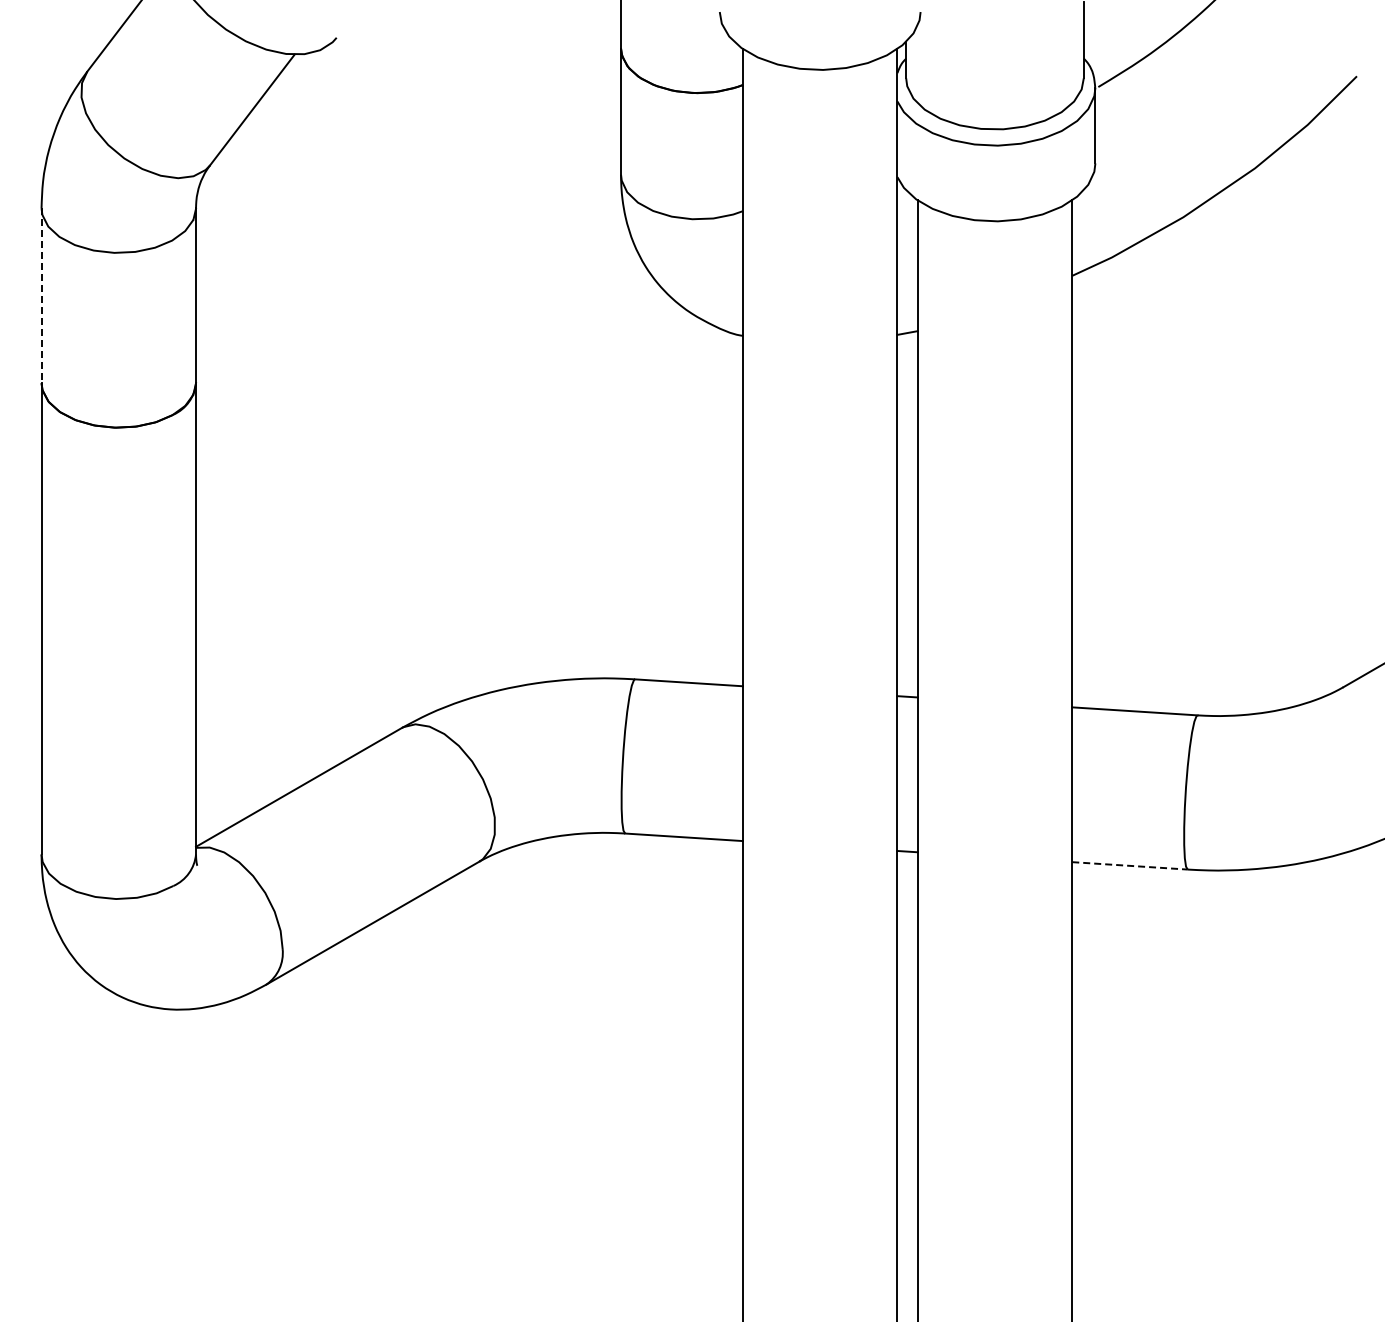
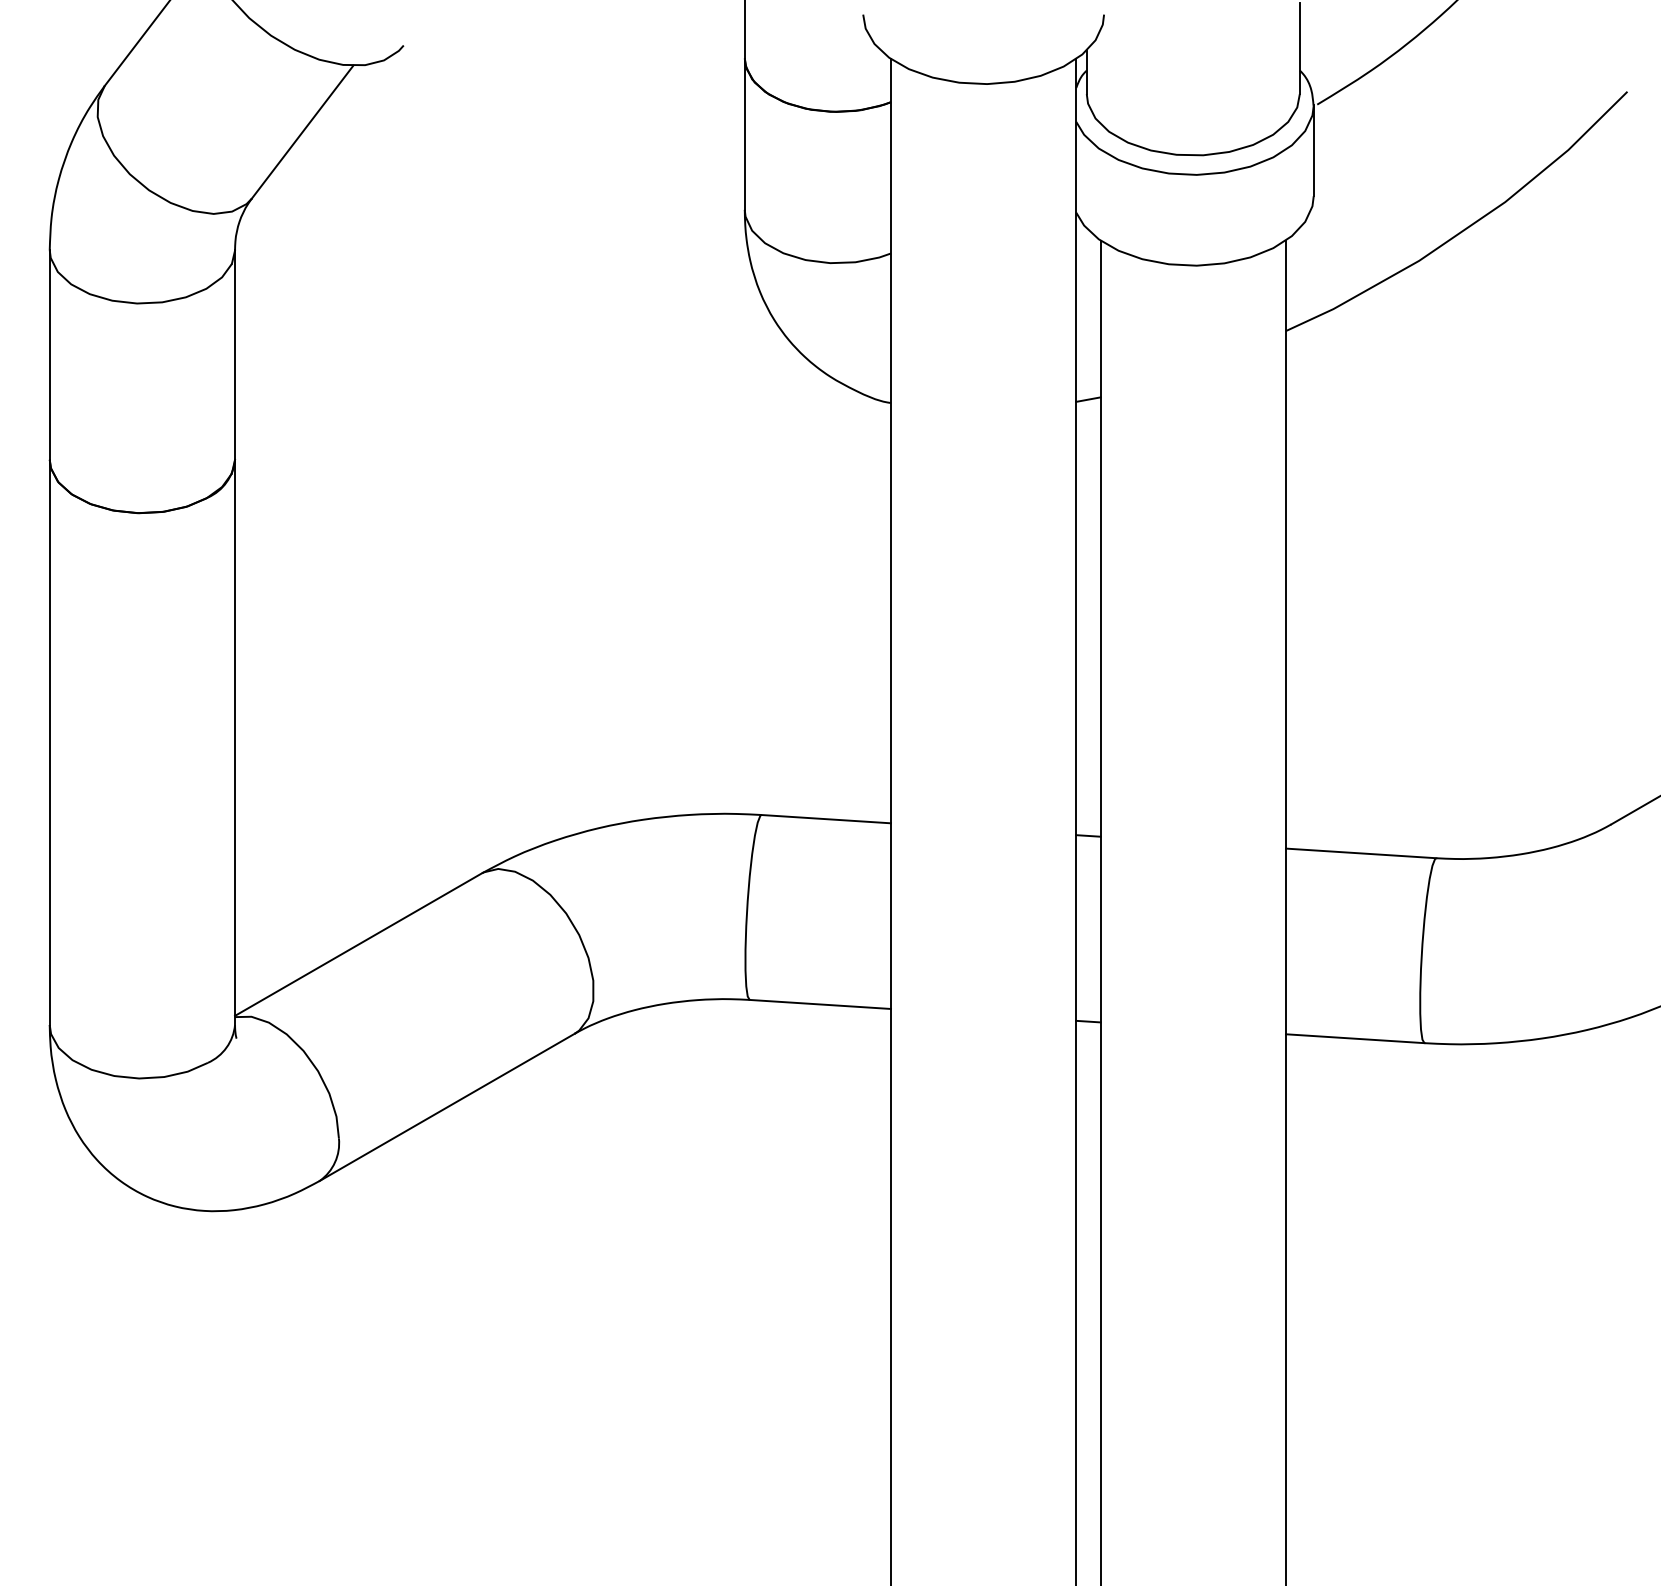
line: (41, 296) -> (49, 355), dashed -> solid
line: (1129, 865) -> (1354, 1038), dashed -> solid

